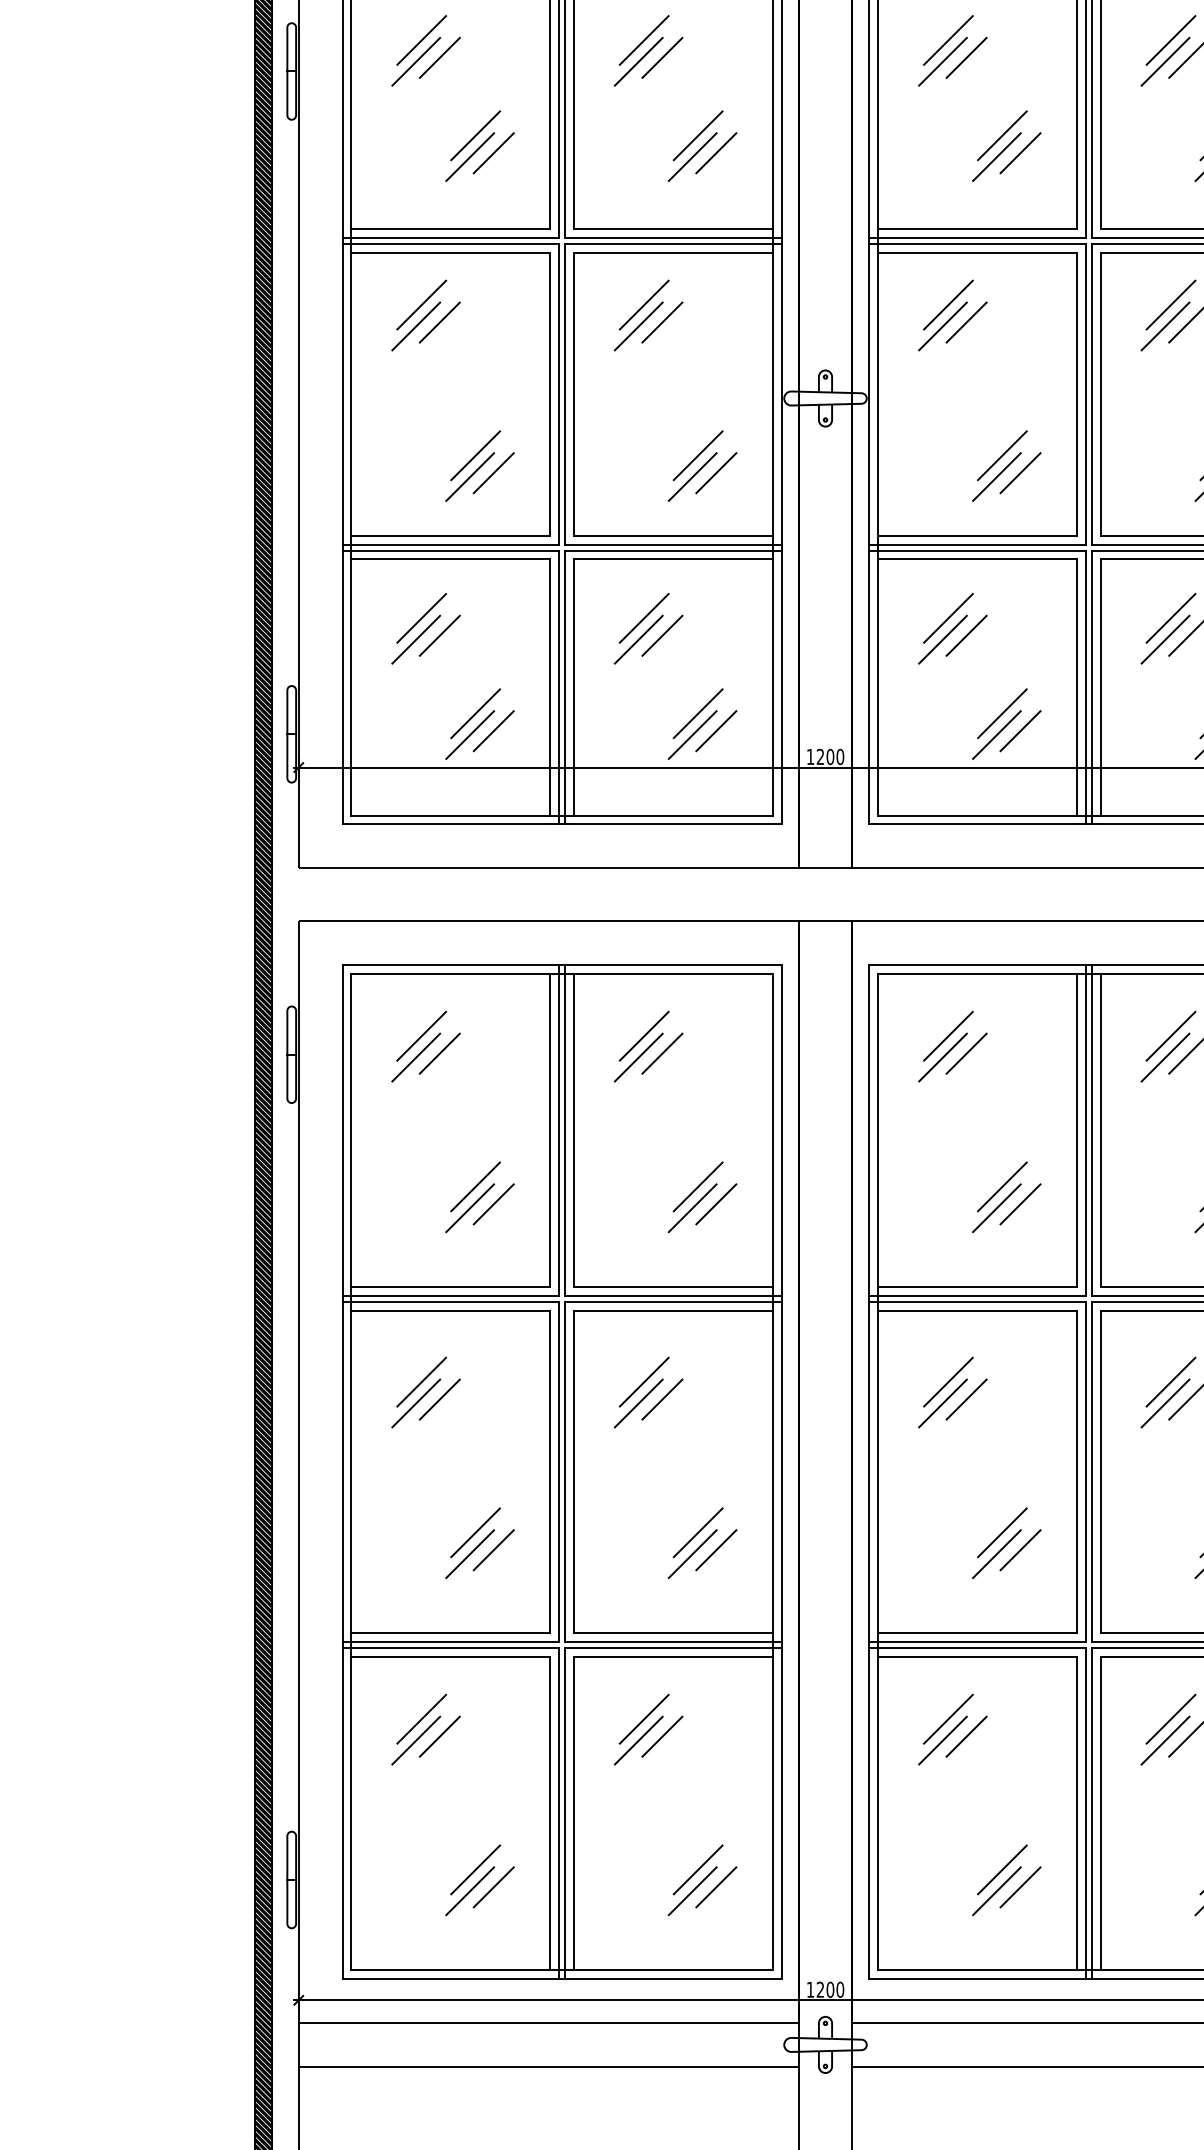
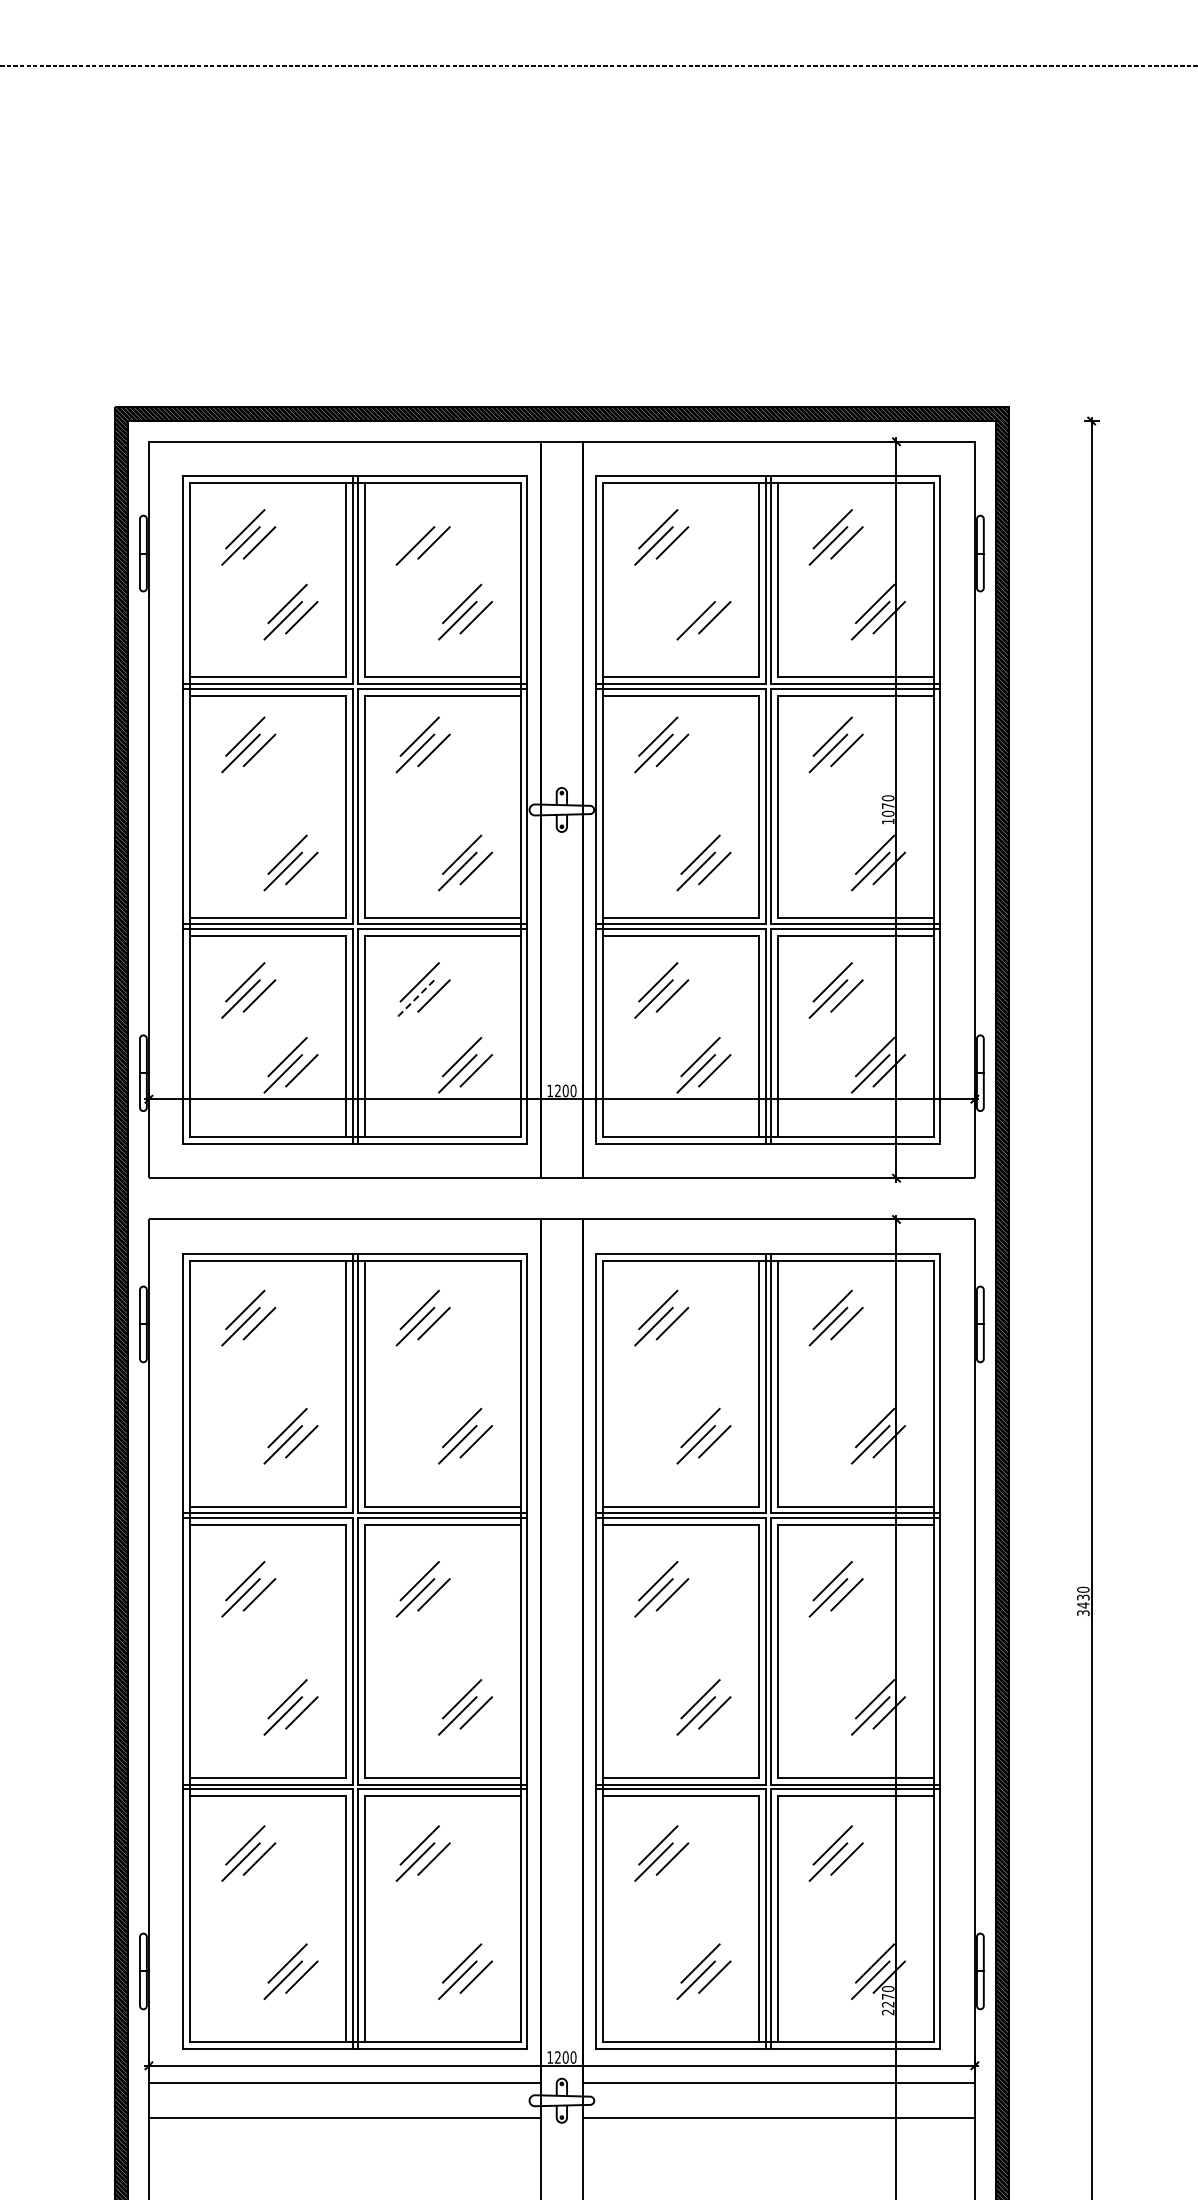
line: (643, 40) -> (419, 529), removed
line: (1002, 135) -> (700, 603), removed
line: (638, 640) -> (415, 999), solid -> dashed

